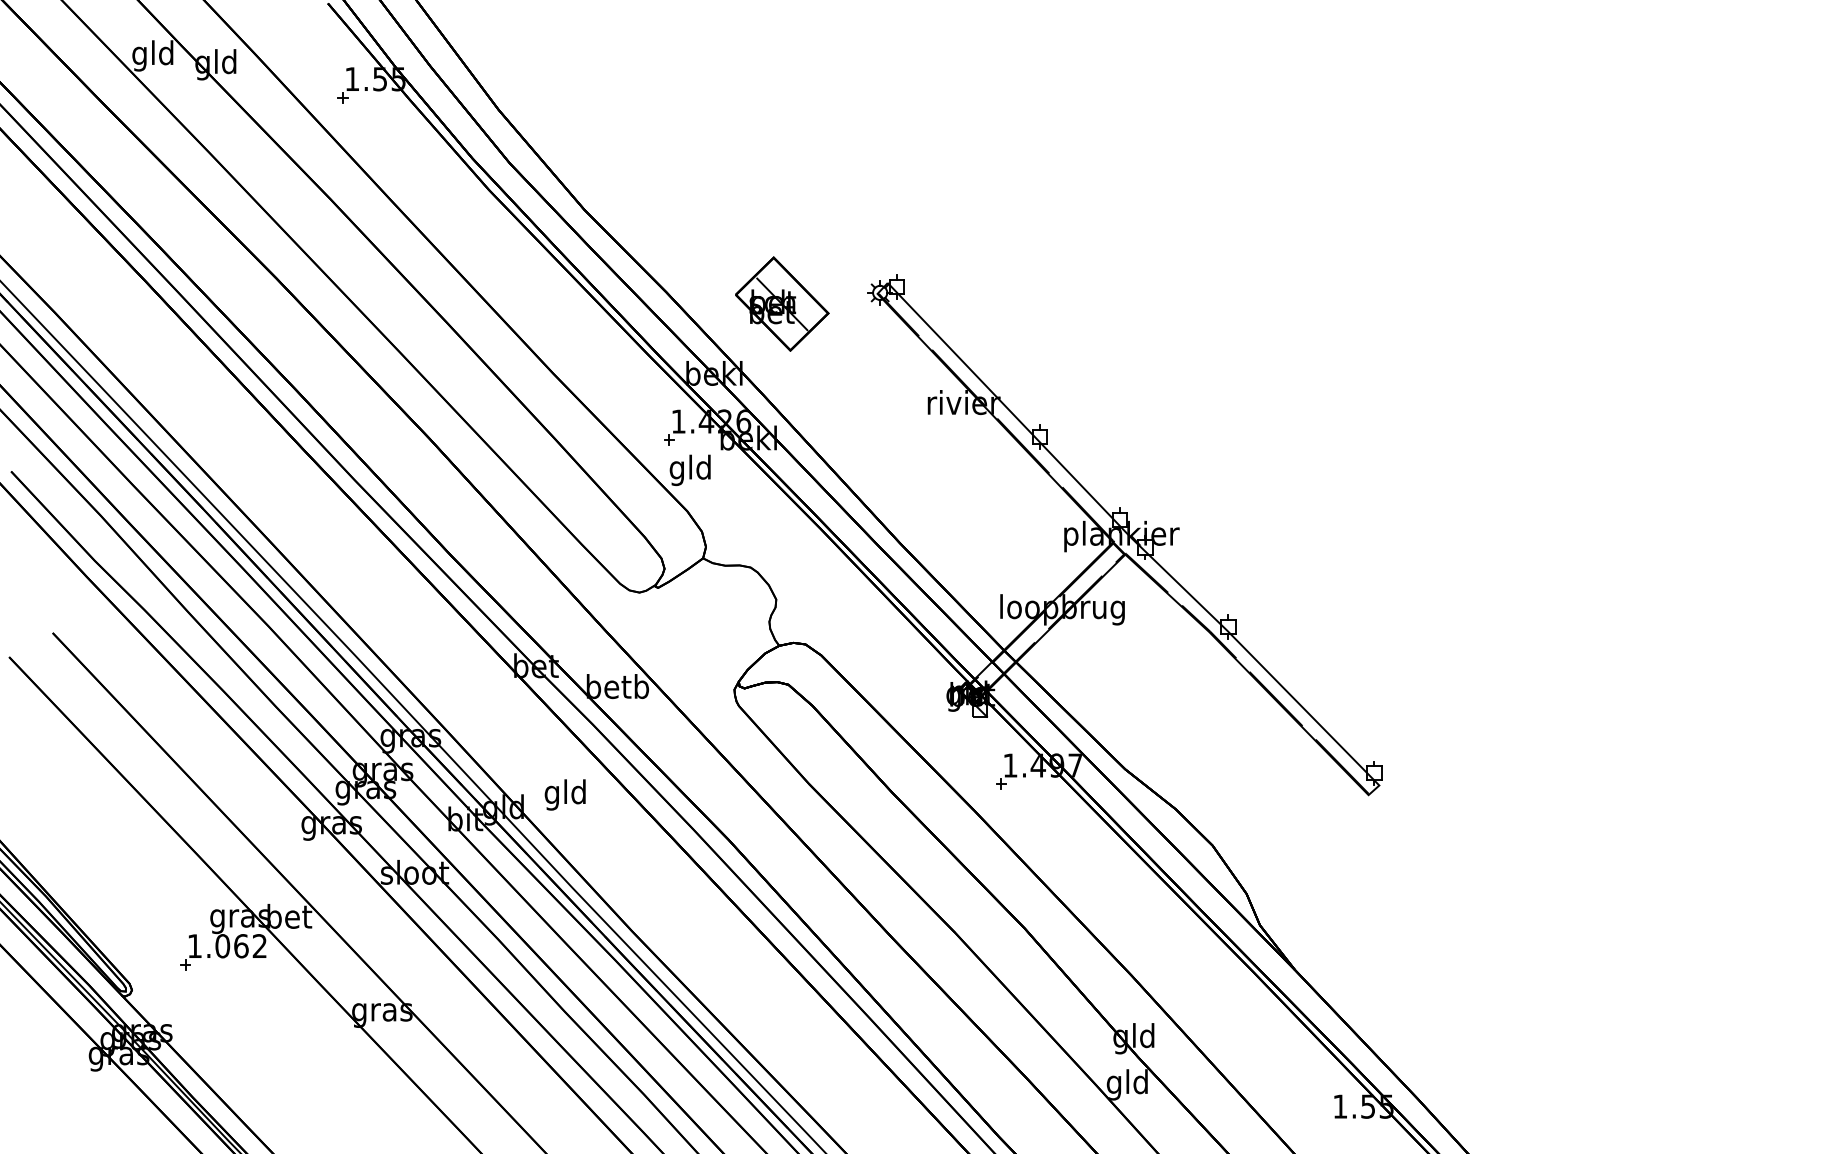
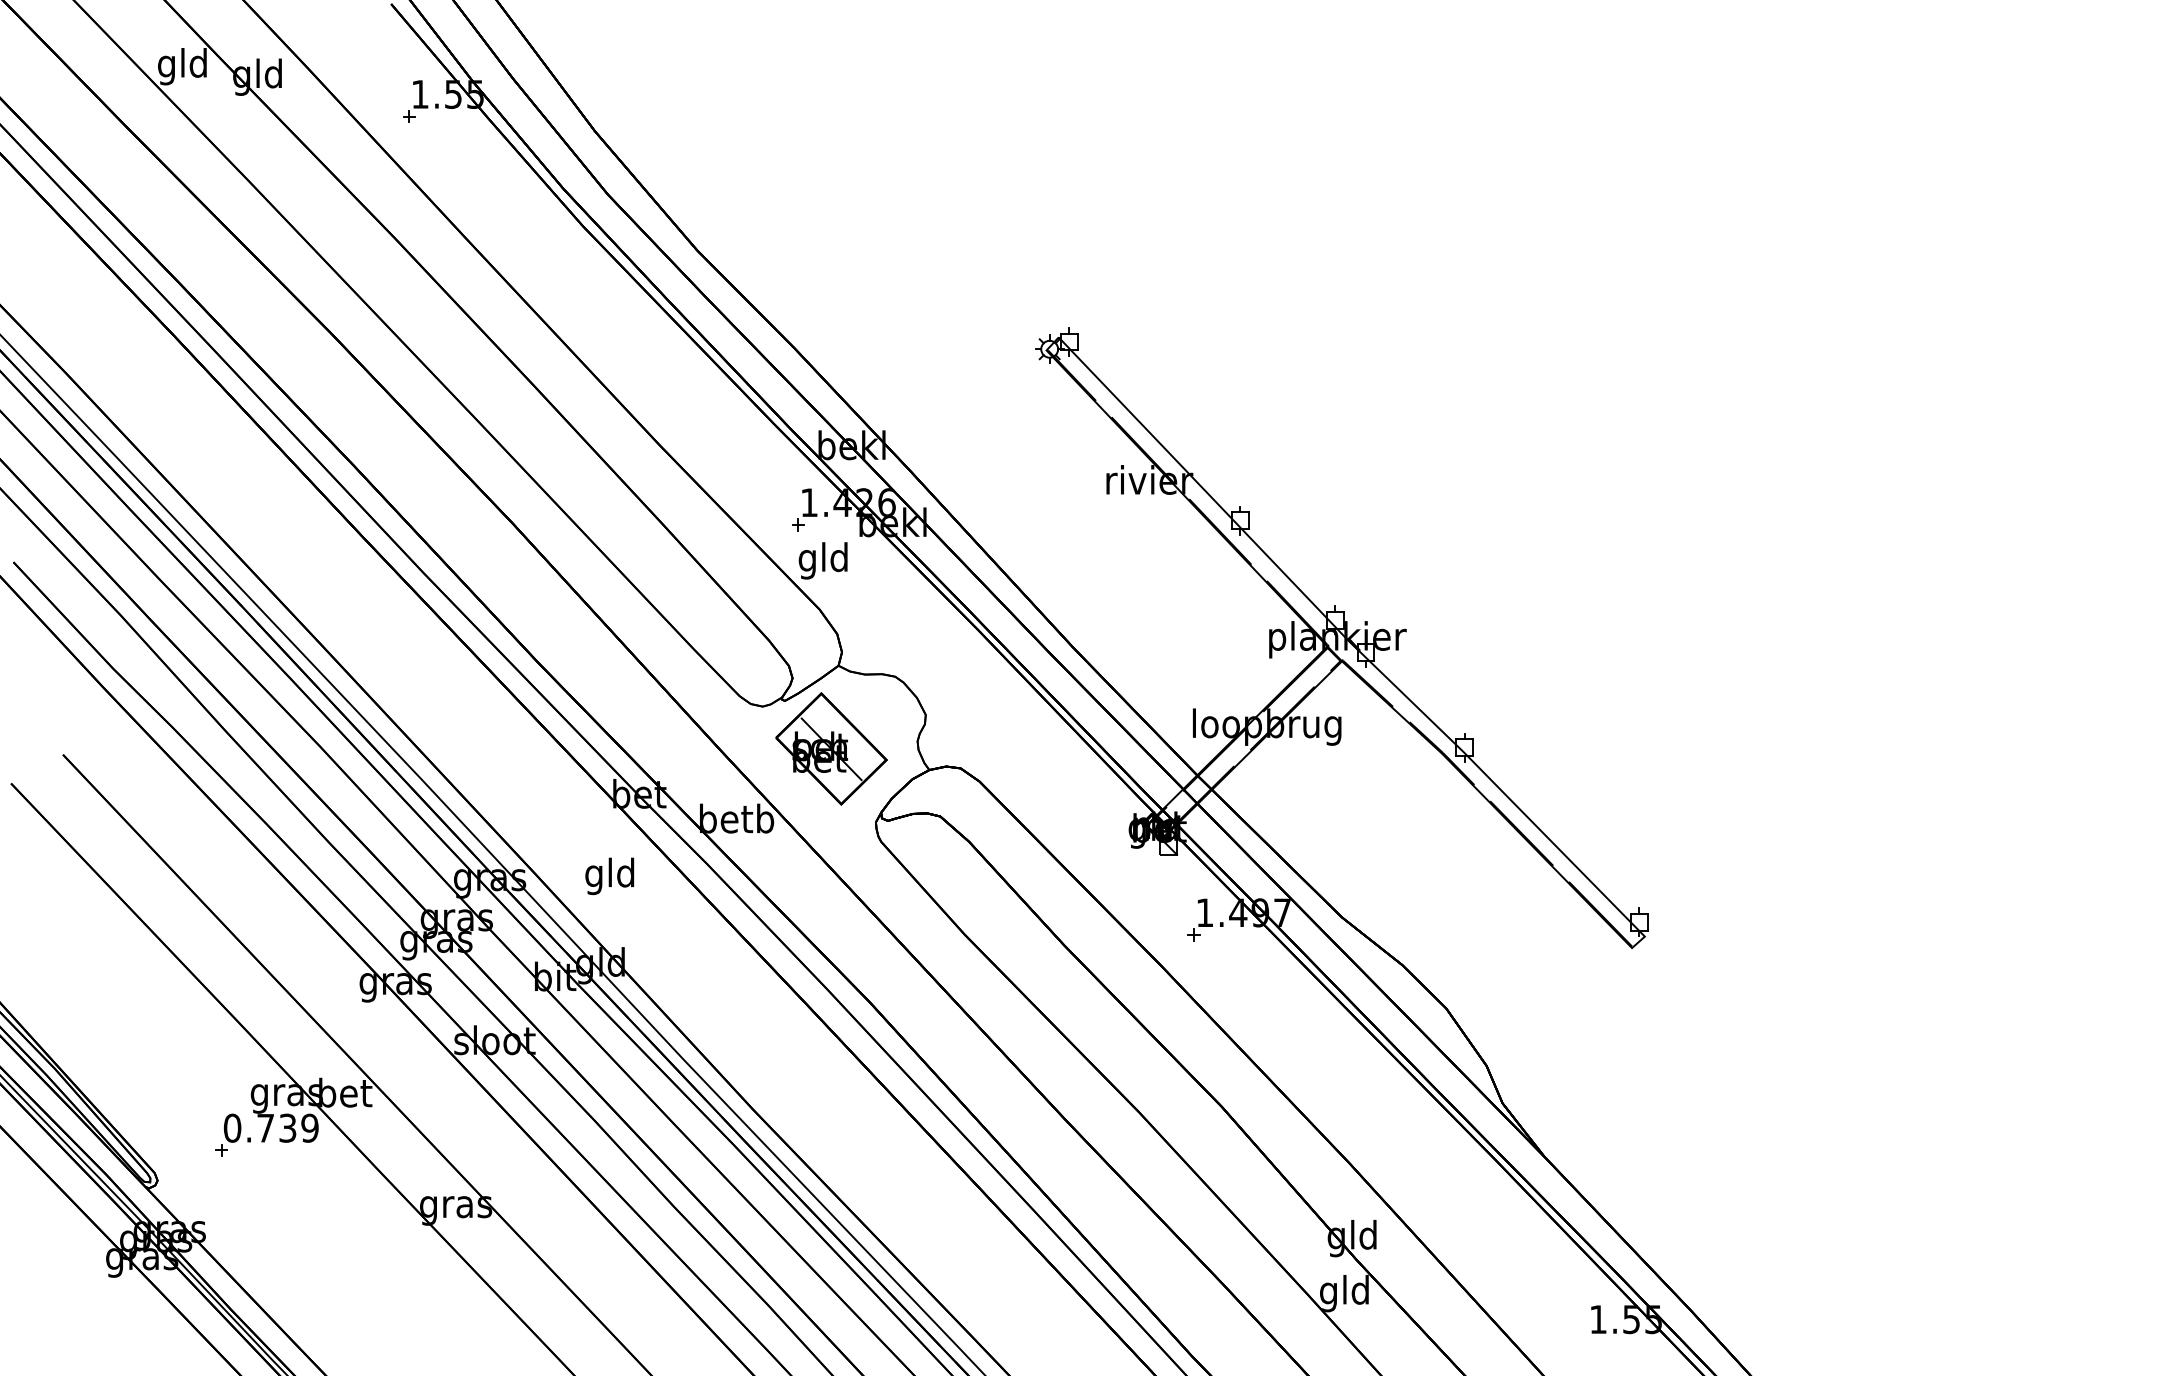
part: (782, 303) -> (831, 748), moved
text: (564, 794) -> (608, 875), moved
text: (227, 946) -> (271, 1128), 1.062 -> 0.739

